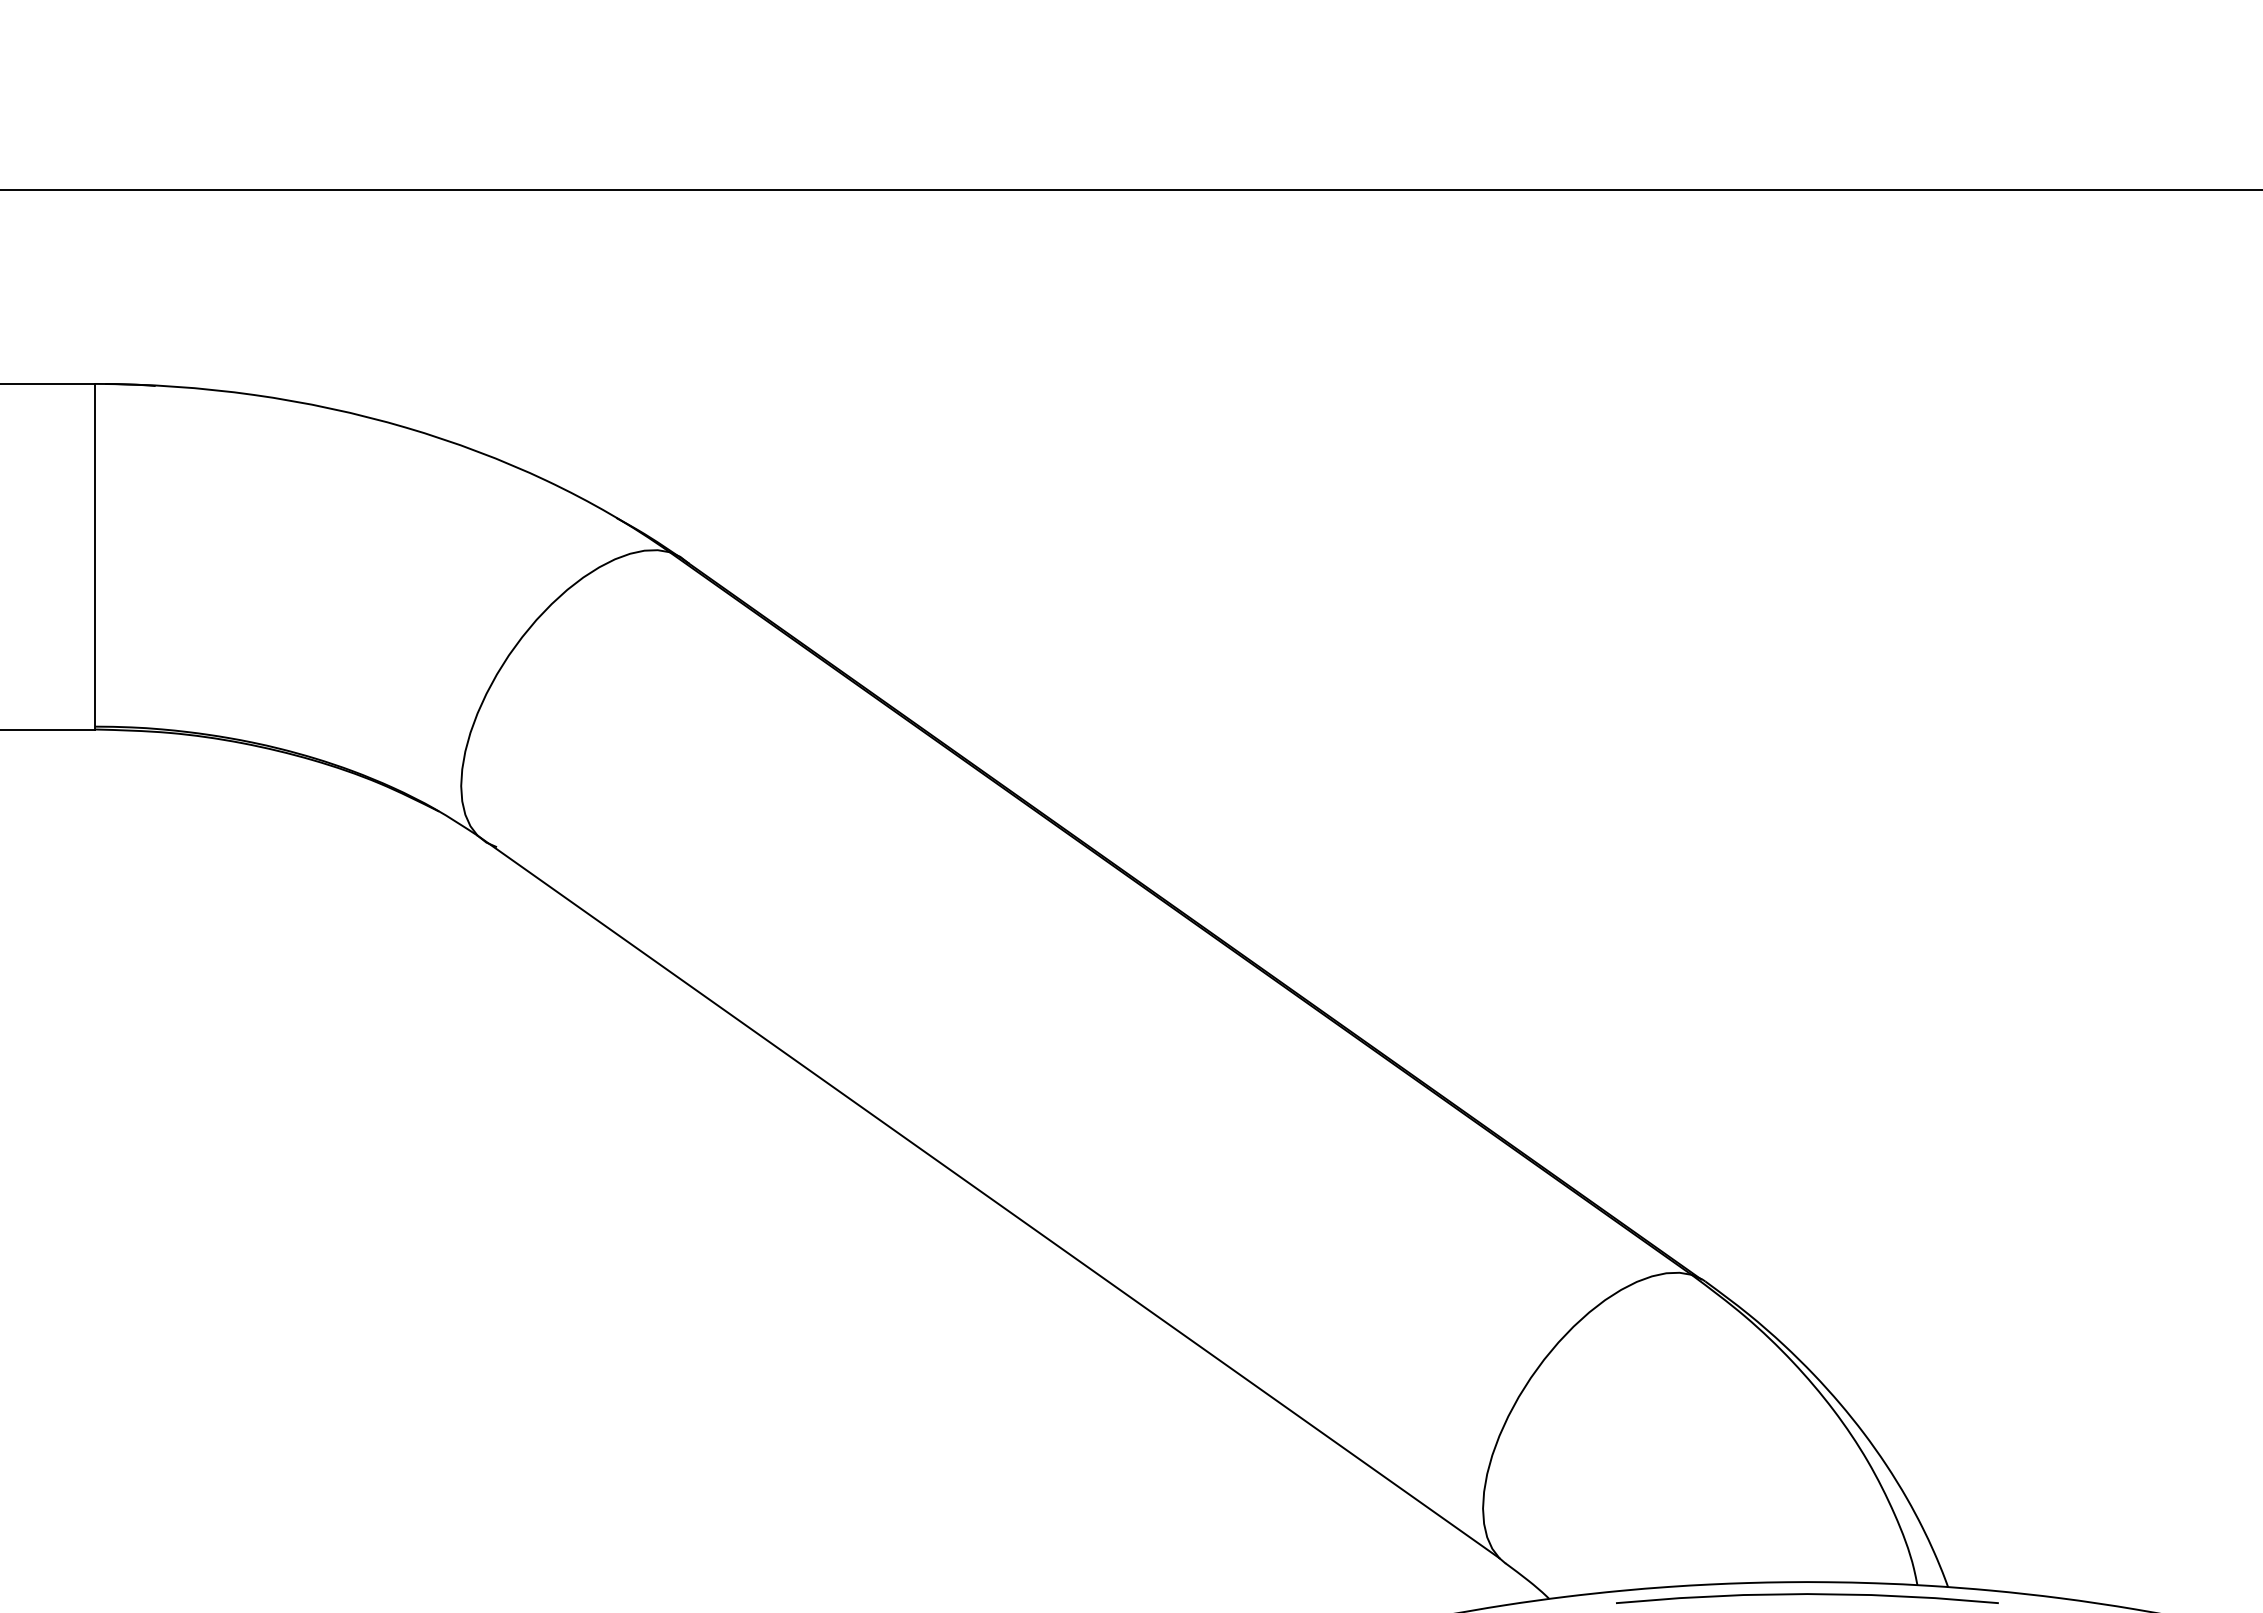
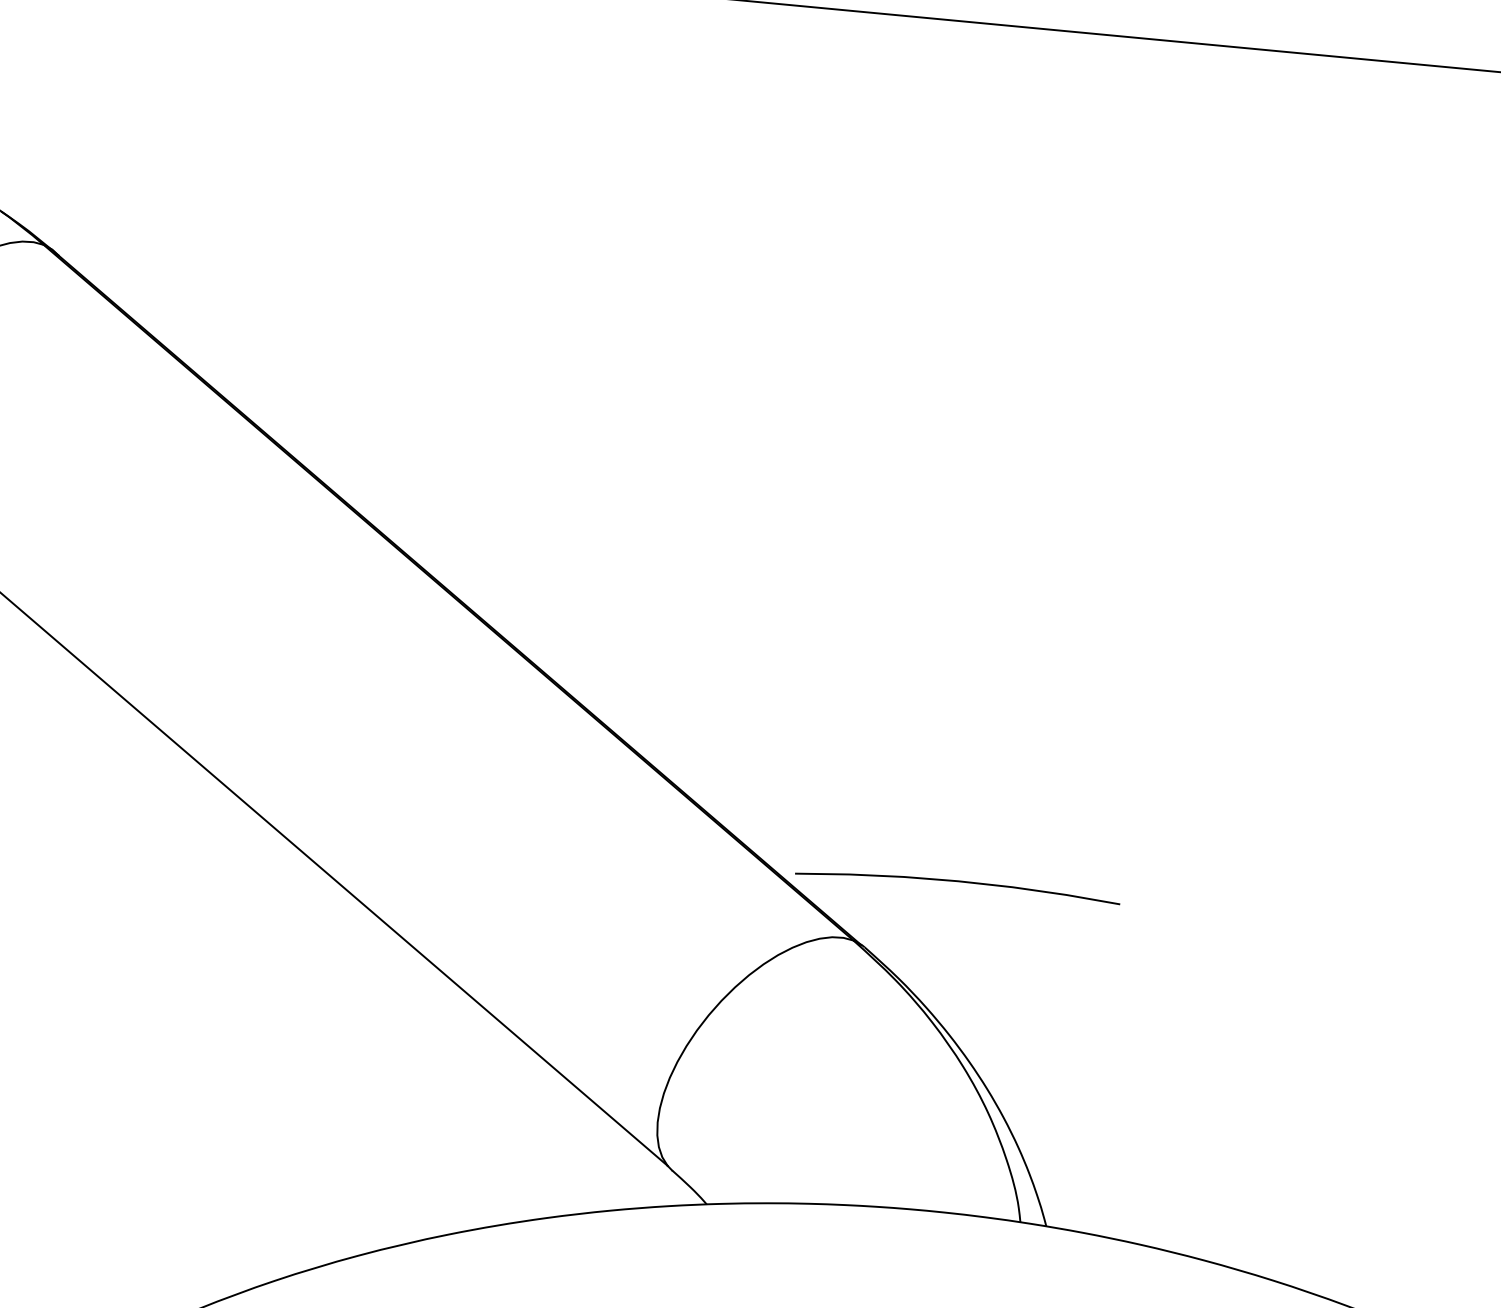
curve: (1807, 1594) -> (958, 881), moved

